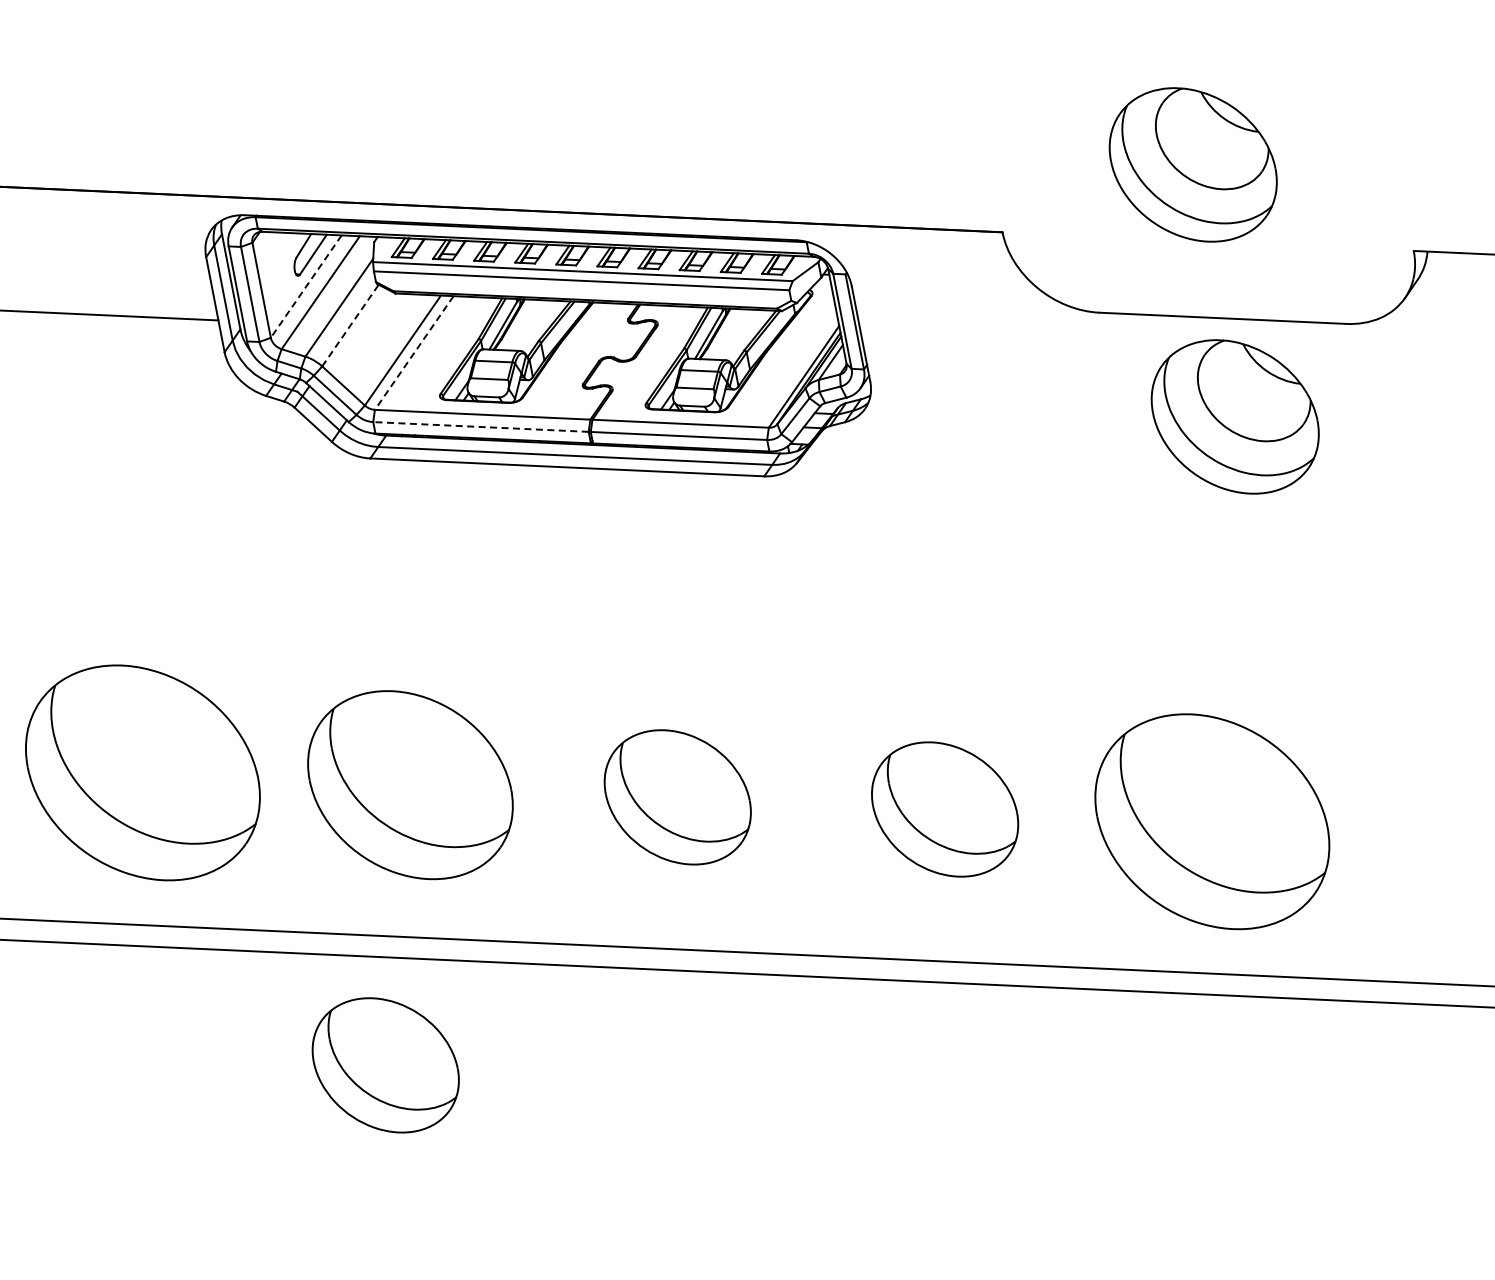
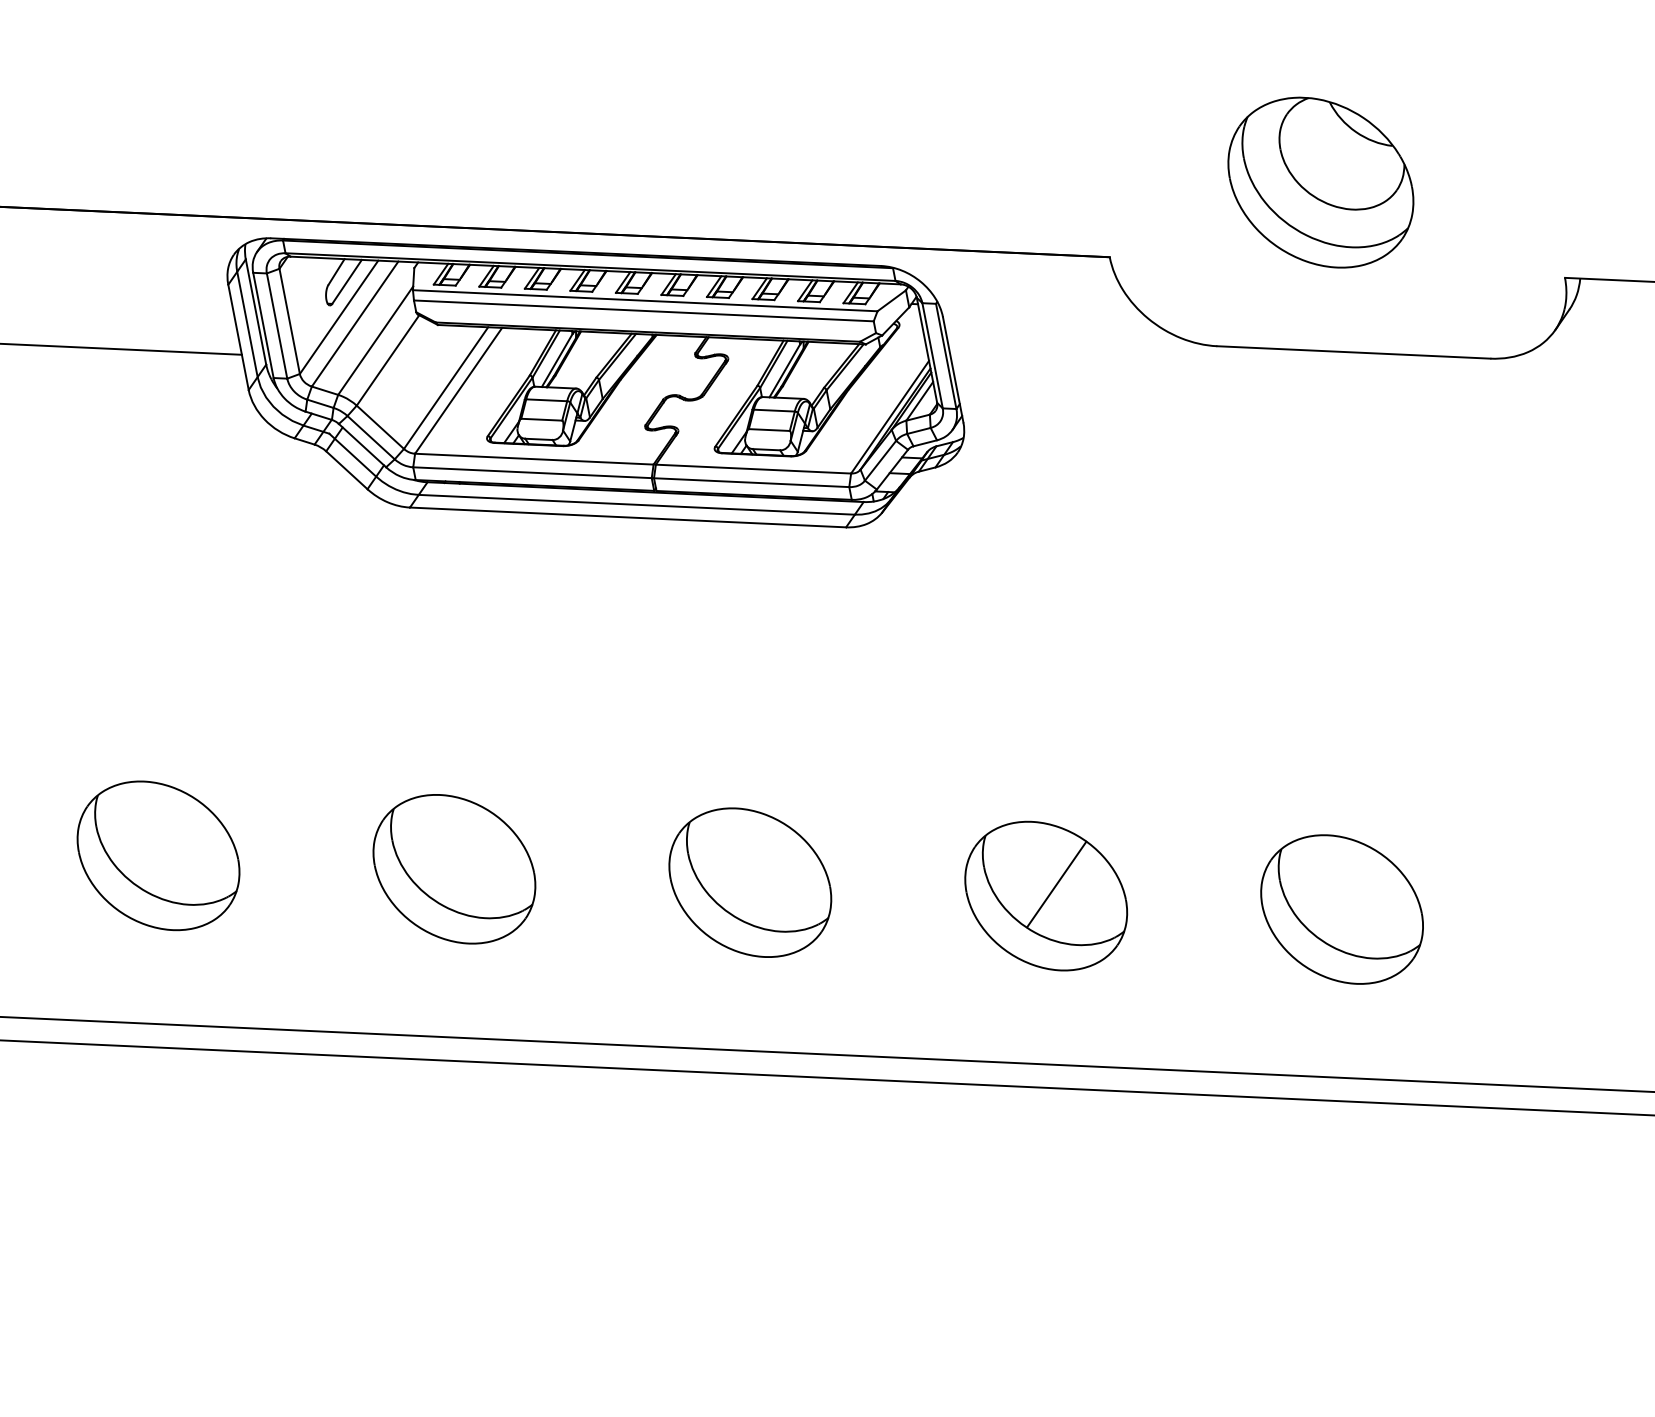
line: (305, 287) -> (338, 318), dashed -> solid
line: (350, 325) -> (388, 360), dashed -> solid
line: (413, 353) -> (457, 391), dashed -> solid
part: (1234, 416) -> (1366, 461), removed
line: (480, 426) -> (531, 472), dashed -> solid
part: (143, 773) -> (158, 856), size x0.62
part: (410, 785) -> (454, 869), size x0.71
line: (954, 798) -> (1056, 883), added
part: (1212, 821) -> (1342, 909), size x0.62
part: (385, 1065) -> (426, 1179), removed

